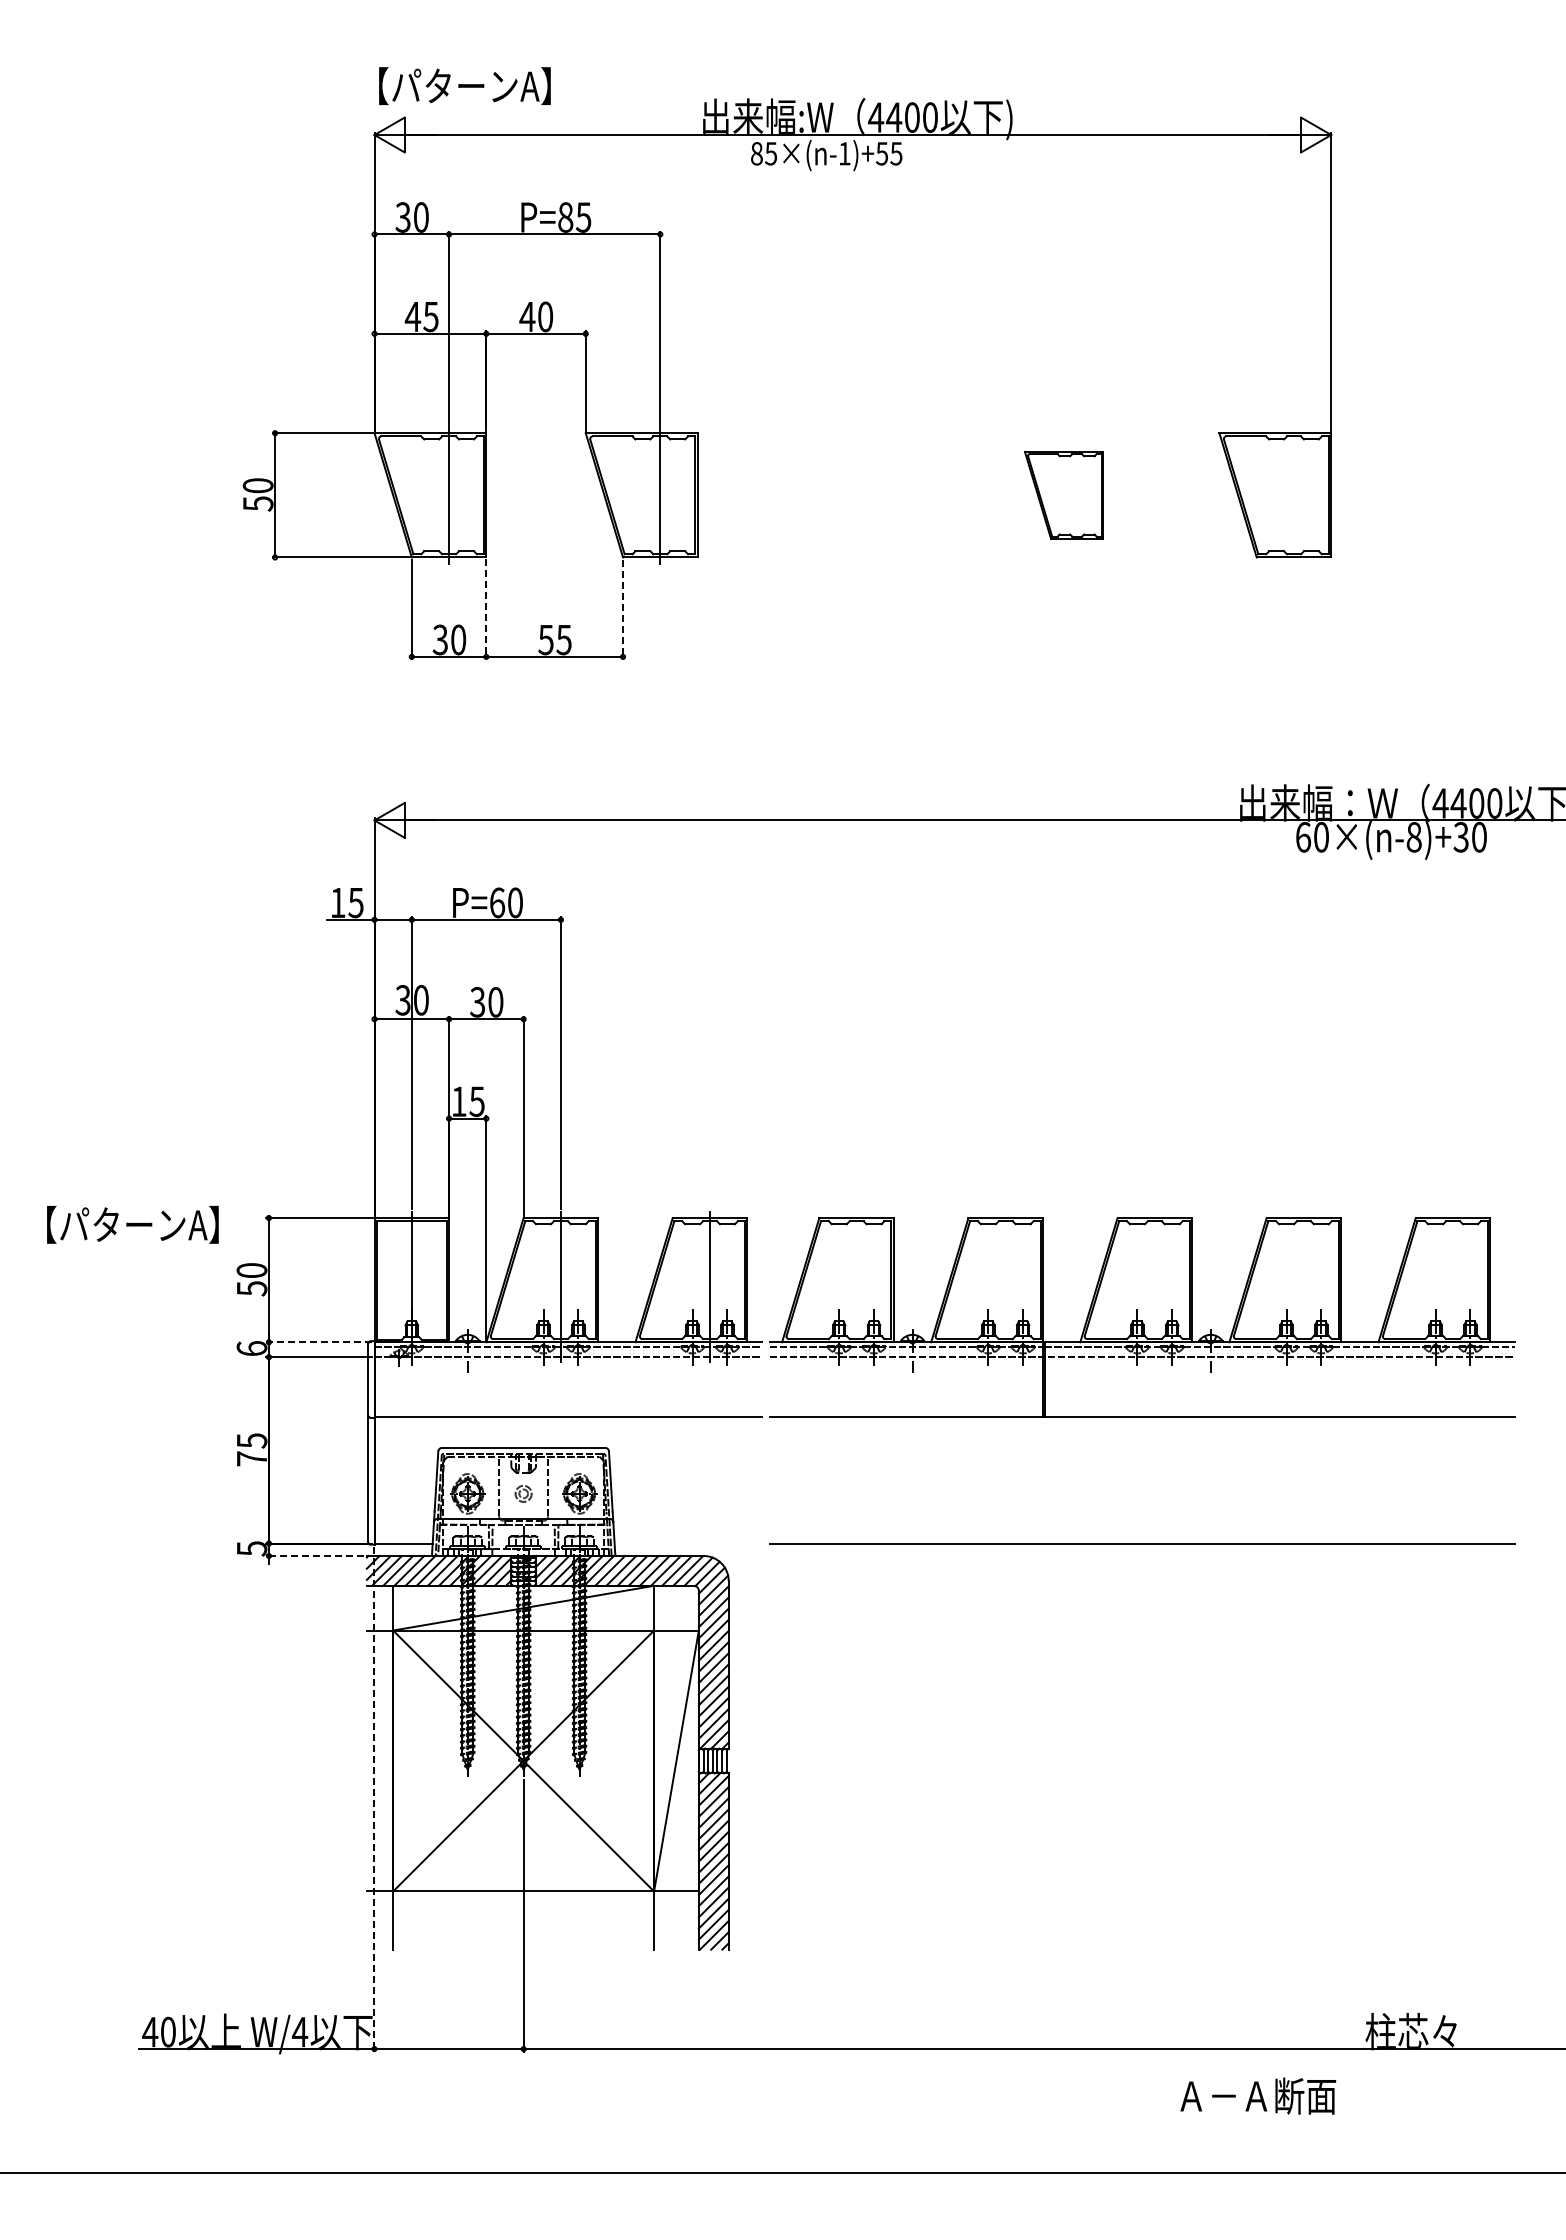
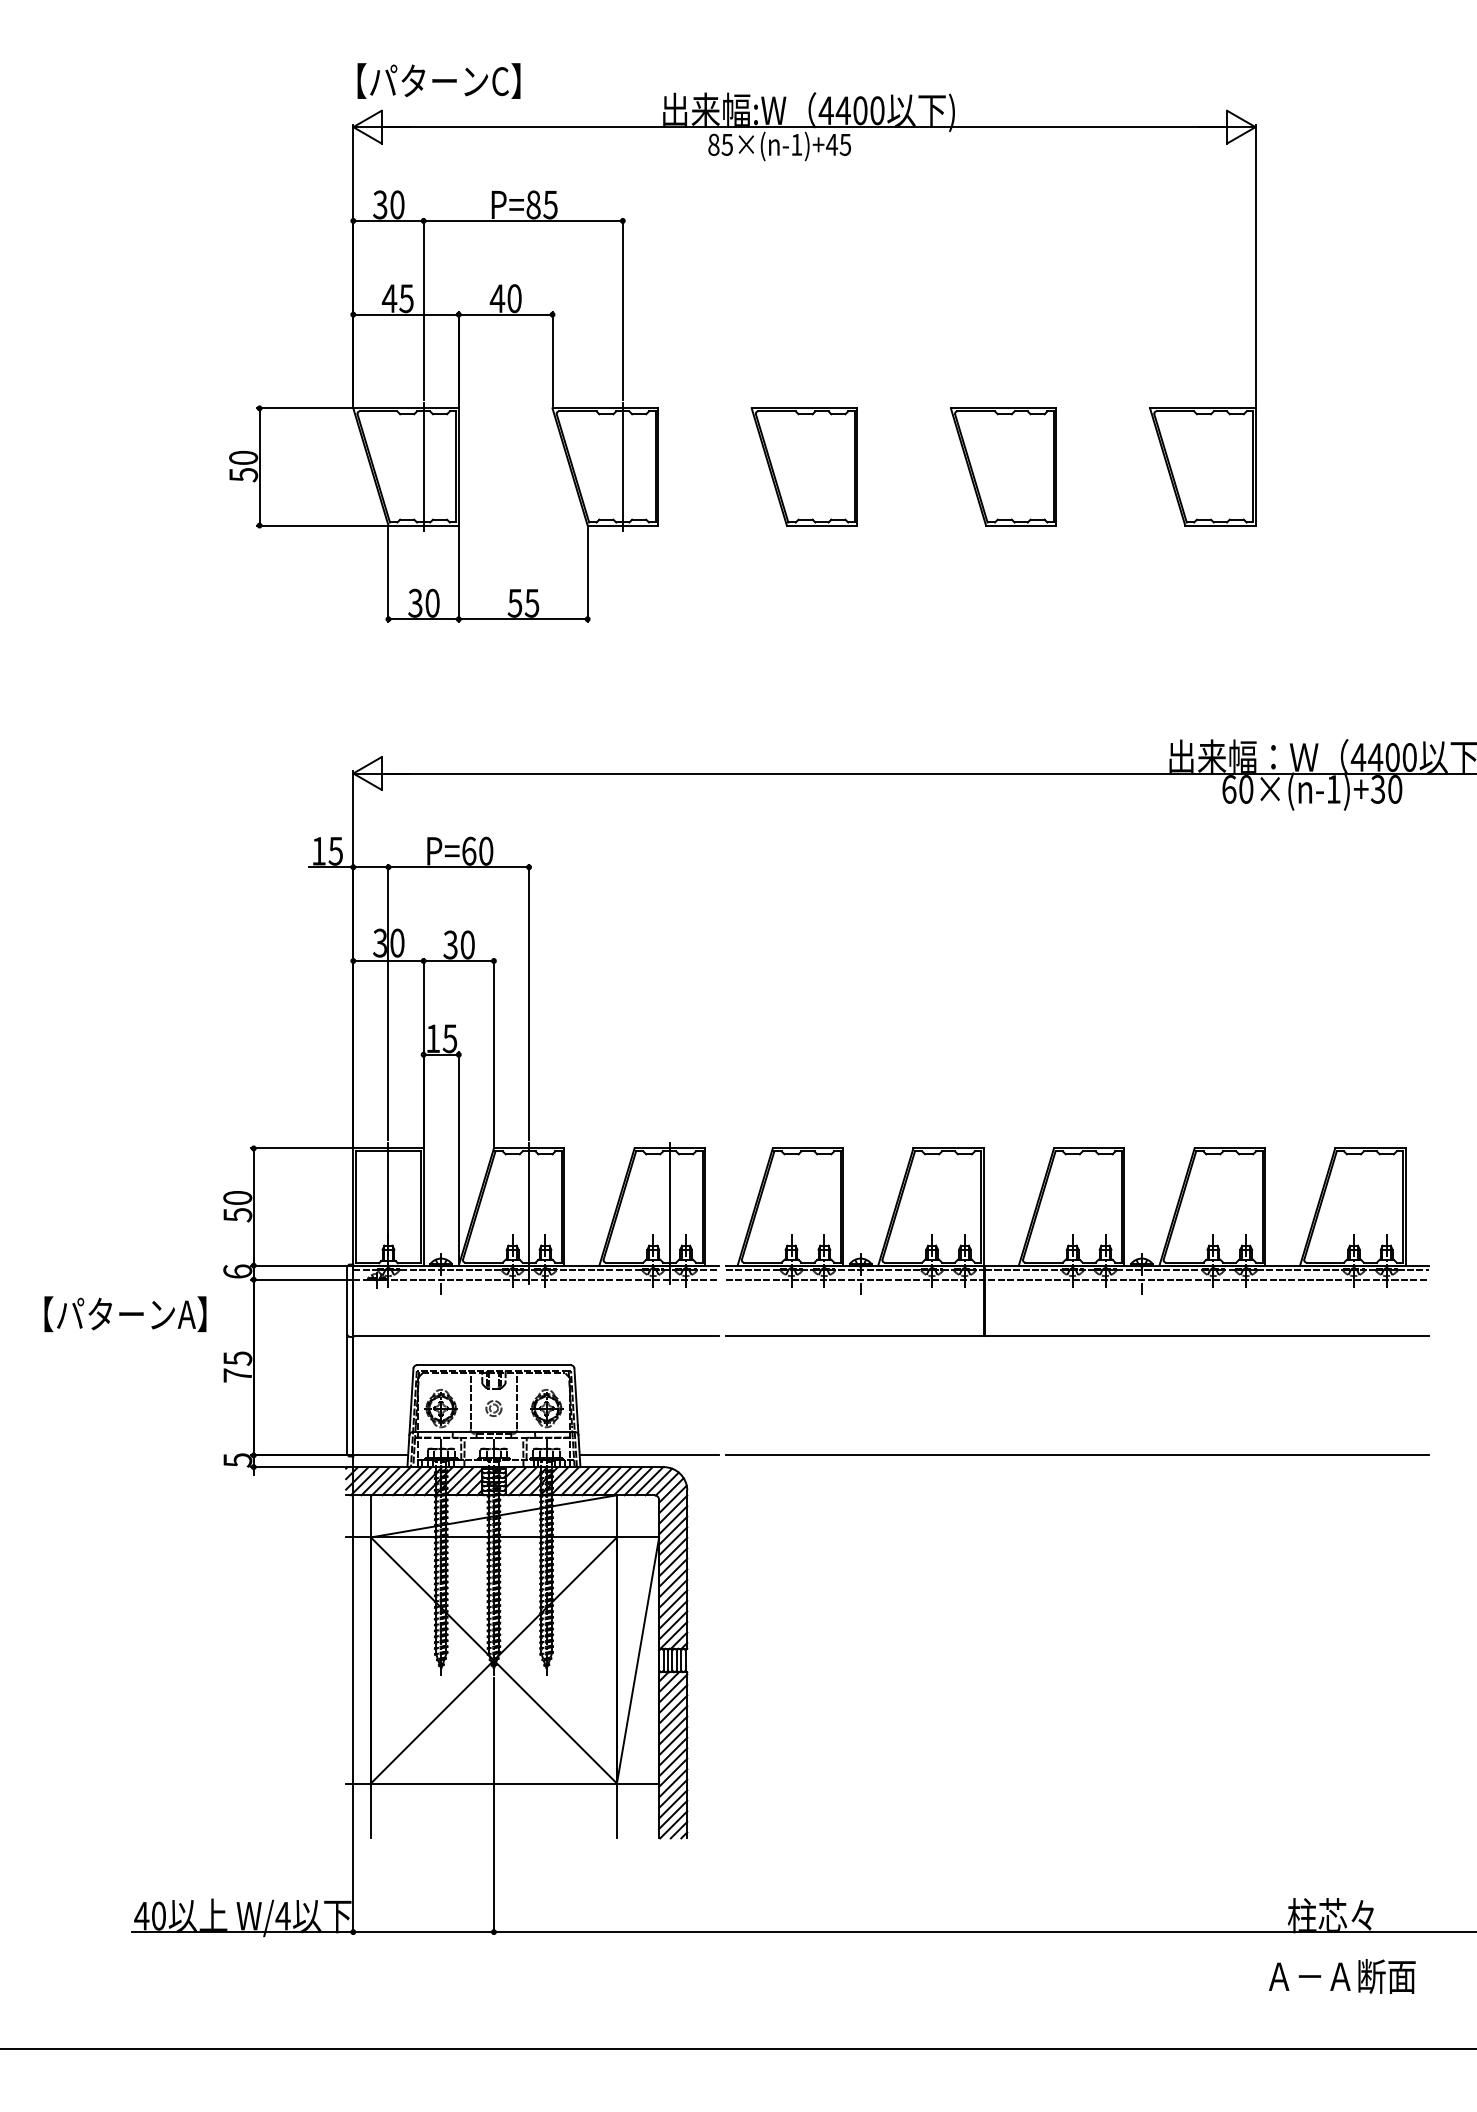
text: (535, 85) -> (505, 80), 【パターンA】 -> 【パターンC】
text: (881, 153) -> (831, 144), 85×(n-1)+55 -> 85×(n-1)+45
part: (852, 495) -> (804, 467), added
part: (1063, 495) -> (1003, 467), size x1.43
line: (486, 609) -> (458, 574), dashed -> solid
line: (623, 609) -> (588, 574), dashed -> solid
text: (1413, 837) -> (1333, 789), 60×(n-8)+30 -> 60×(n-1)+30
text: (132, 1224) -> (125, 1313), moved
line: (319, 1342) -> (301, 1265), dashed -> solid
line: (688, 1543) -> (649, 1455), added
line: (315, 1555) -> (297, 1466), dashed -> solid
line: (374, 1799) -> (353, 1696), dashed -> solid
text: (1258, 2095) -> (1342, 1975), moved

